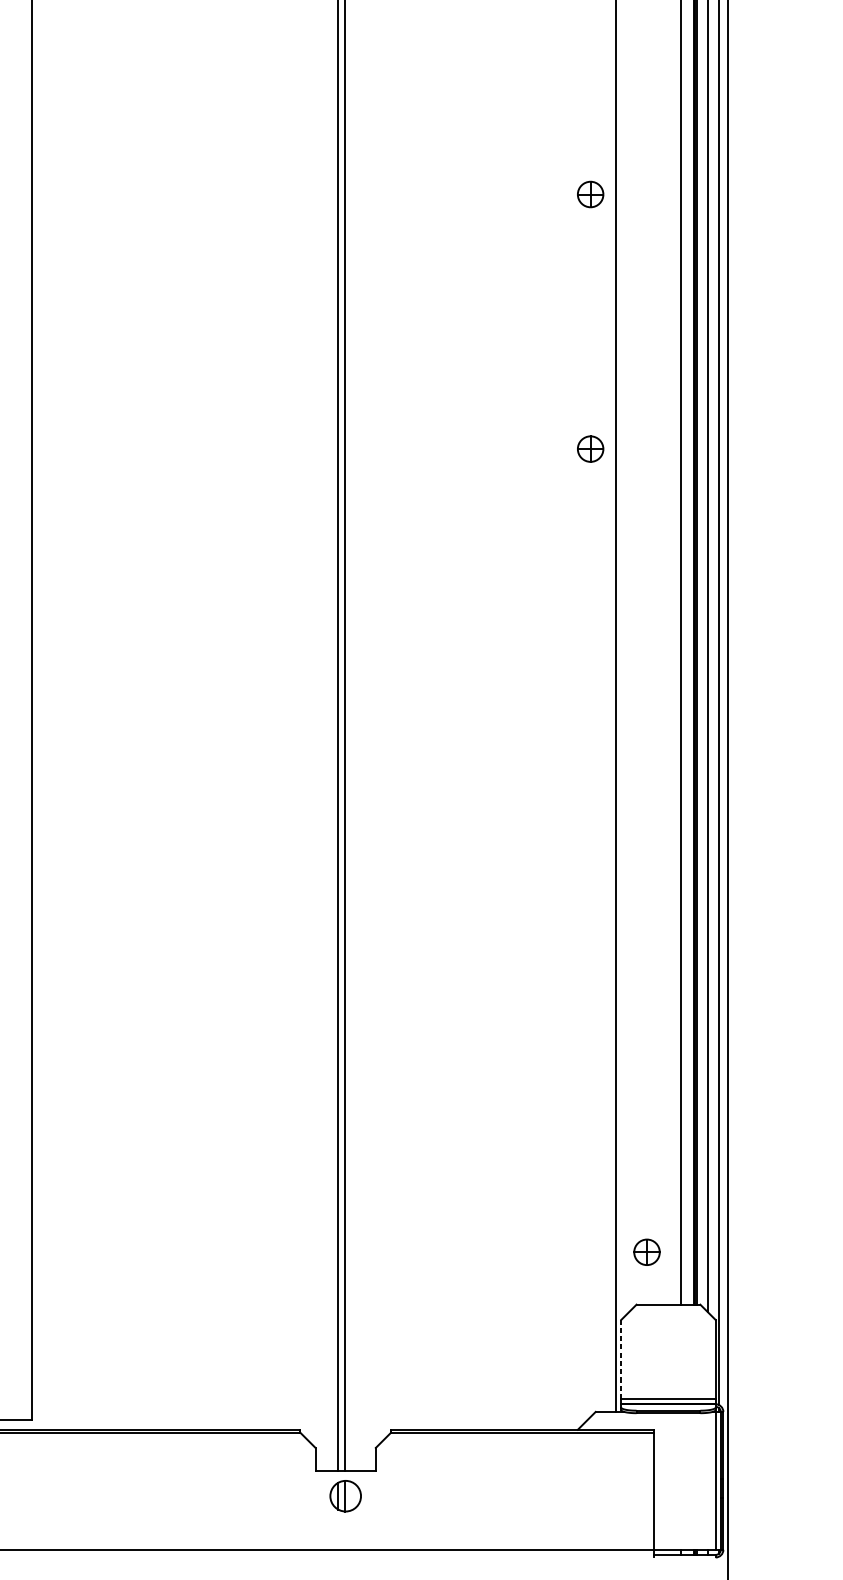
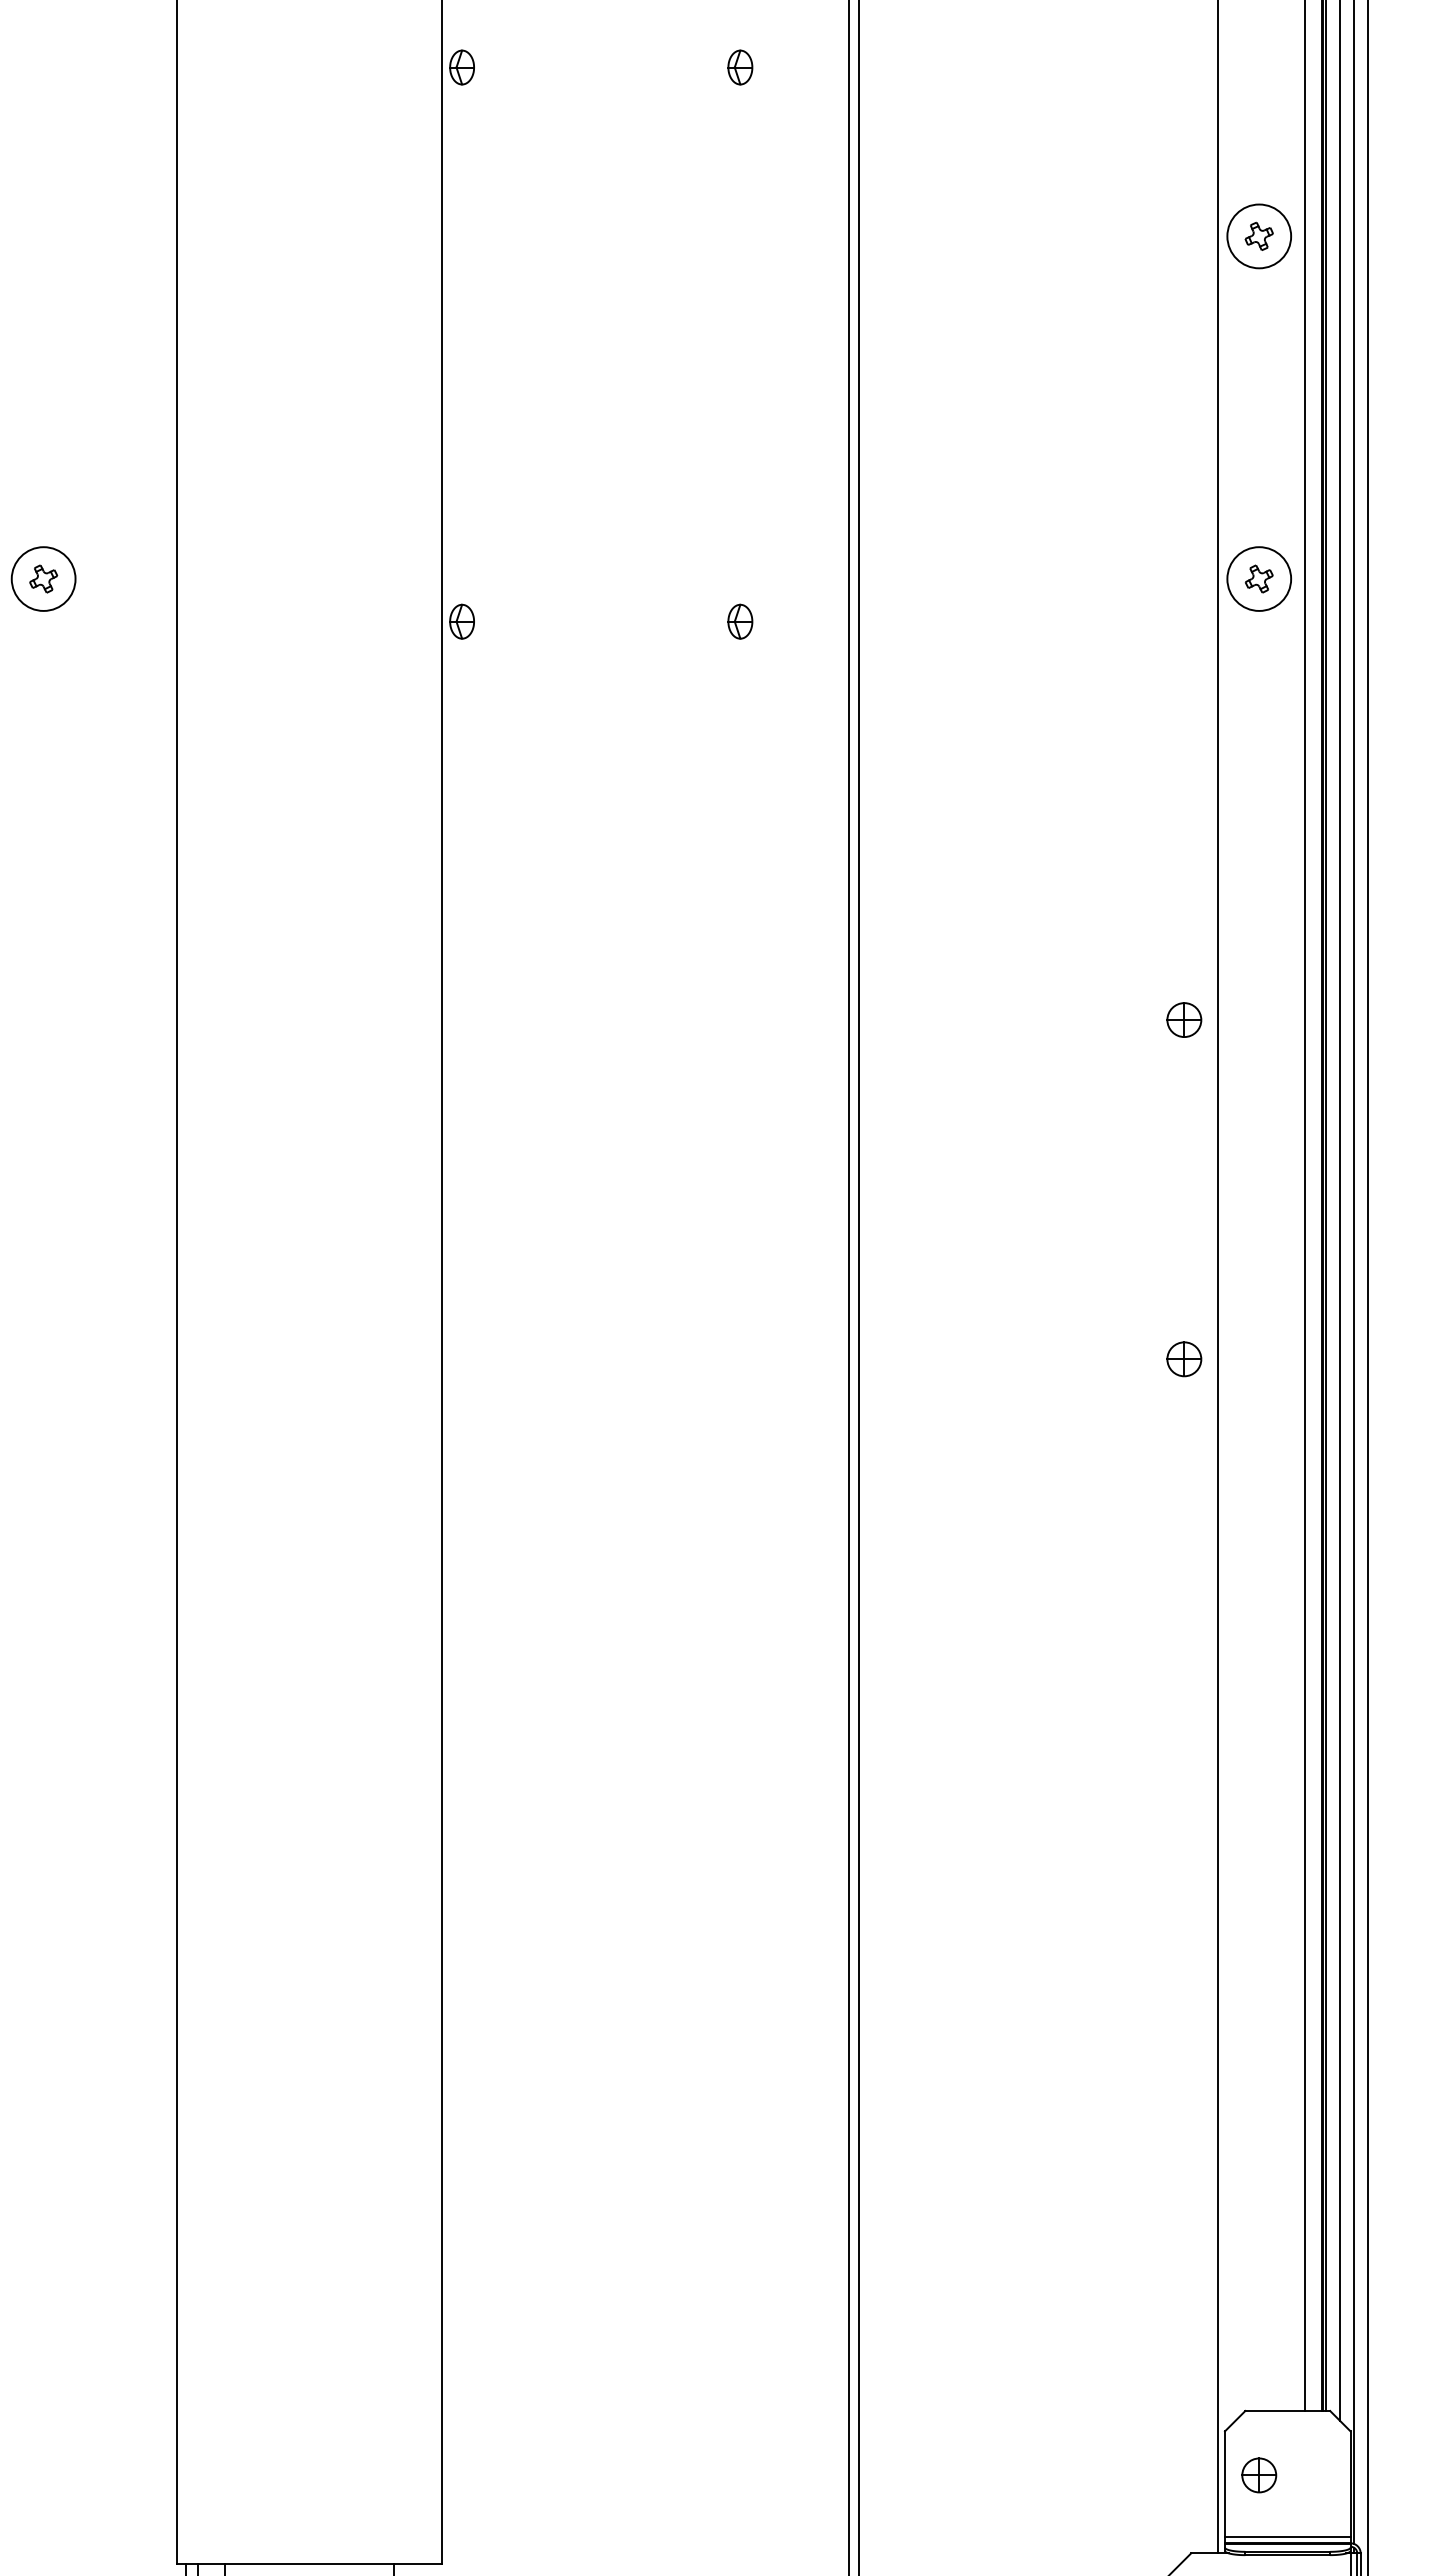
part: (590, 194) -> (1184, 1019), moved
part: (590, 449) -> (1184, 1359), moved
part: (647, 1252) -> (1259, 2475), moved
line: (621, 1359) -> (1225, 2483), dashed -> solid

